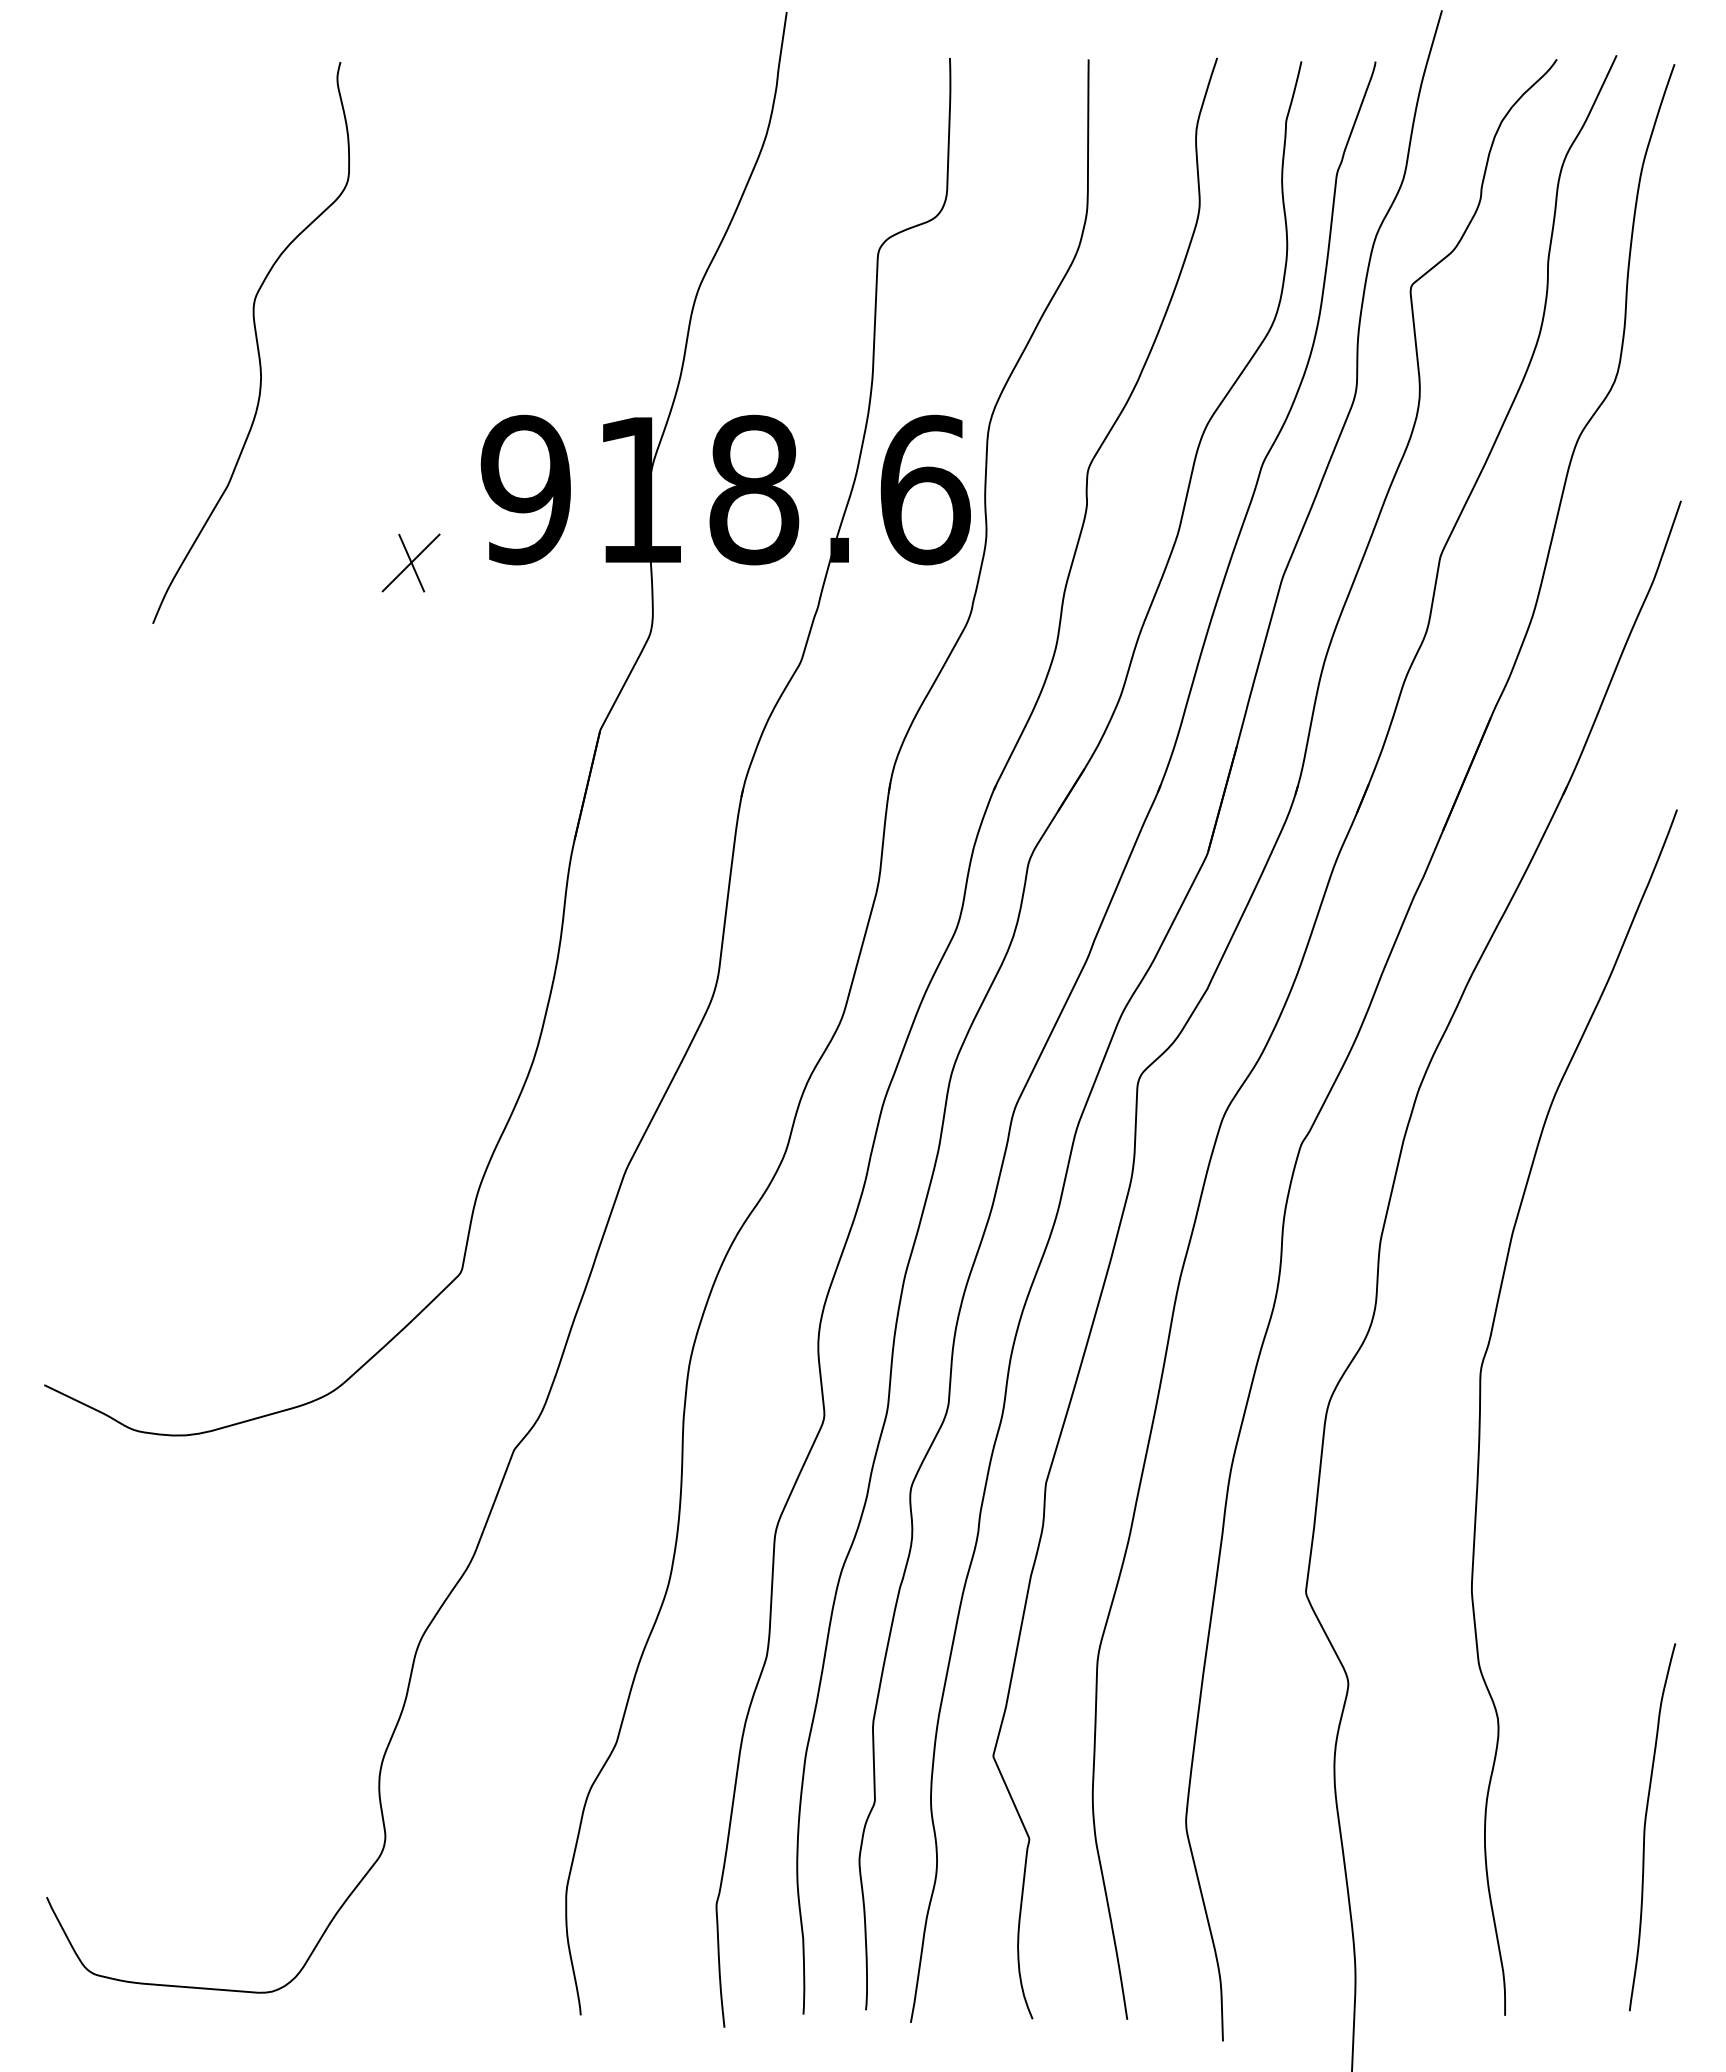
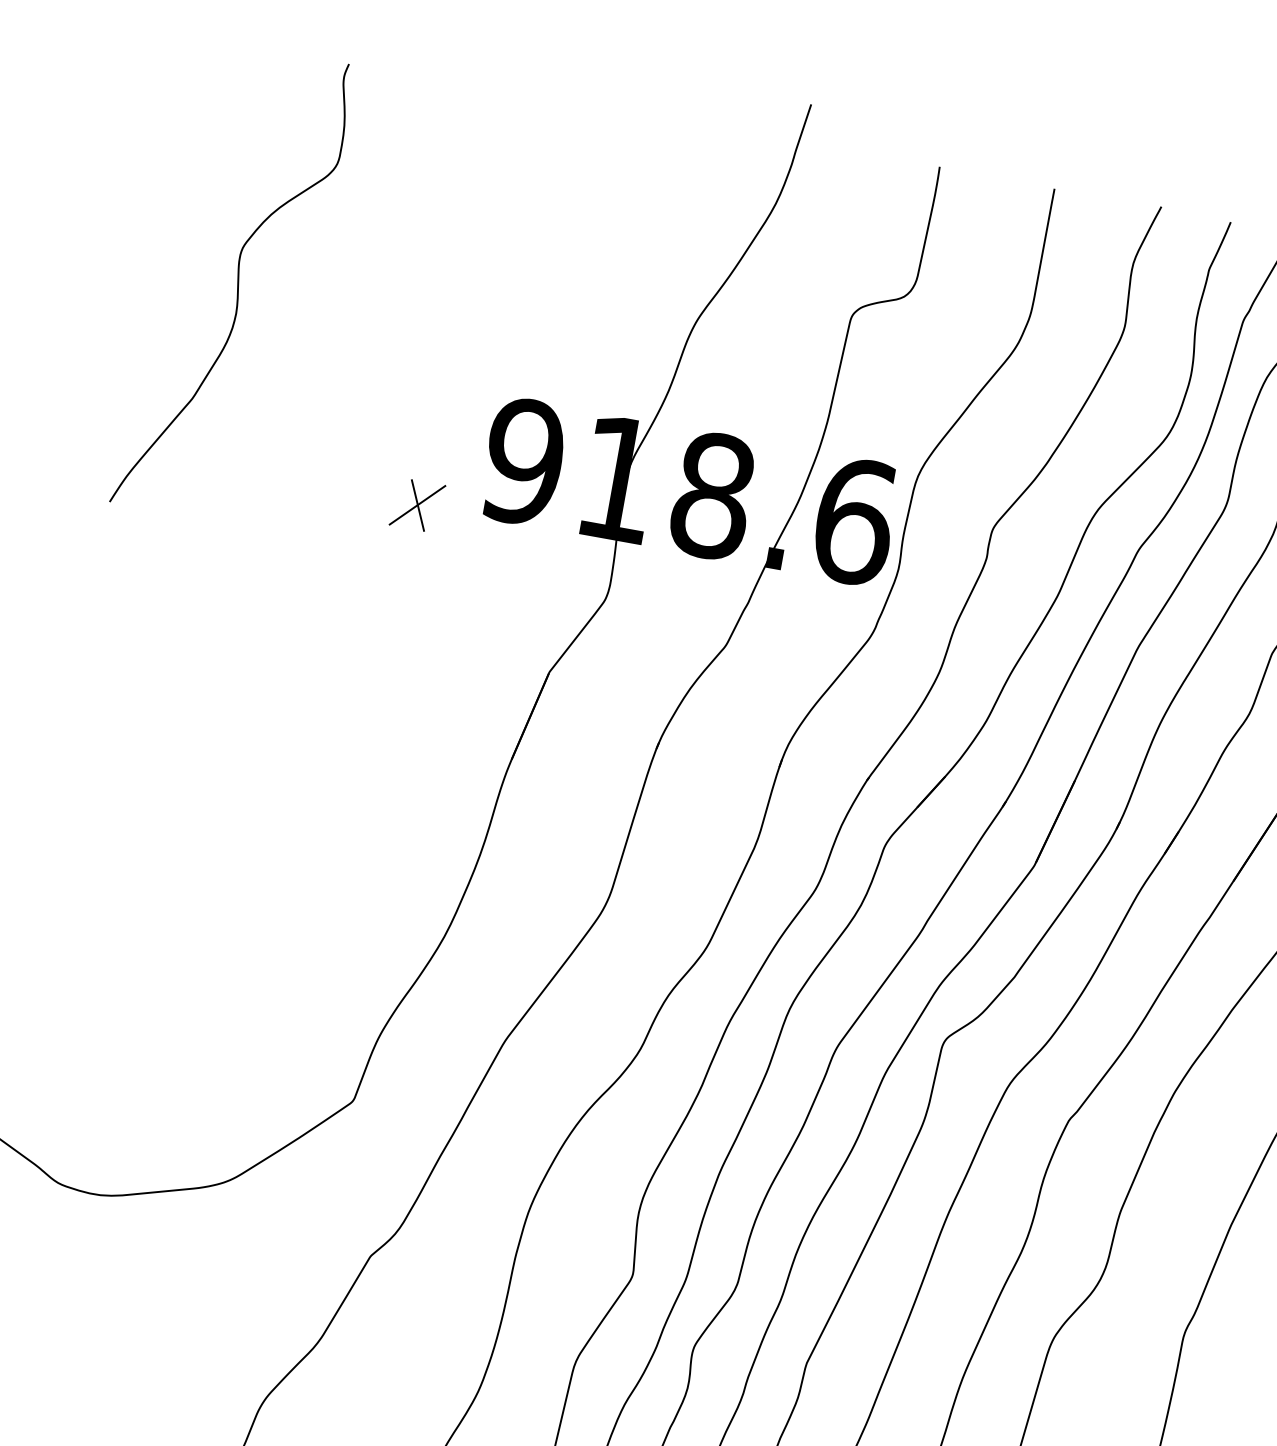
curve: (255, 339) -> (237, 281), moved

